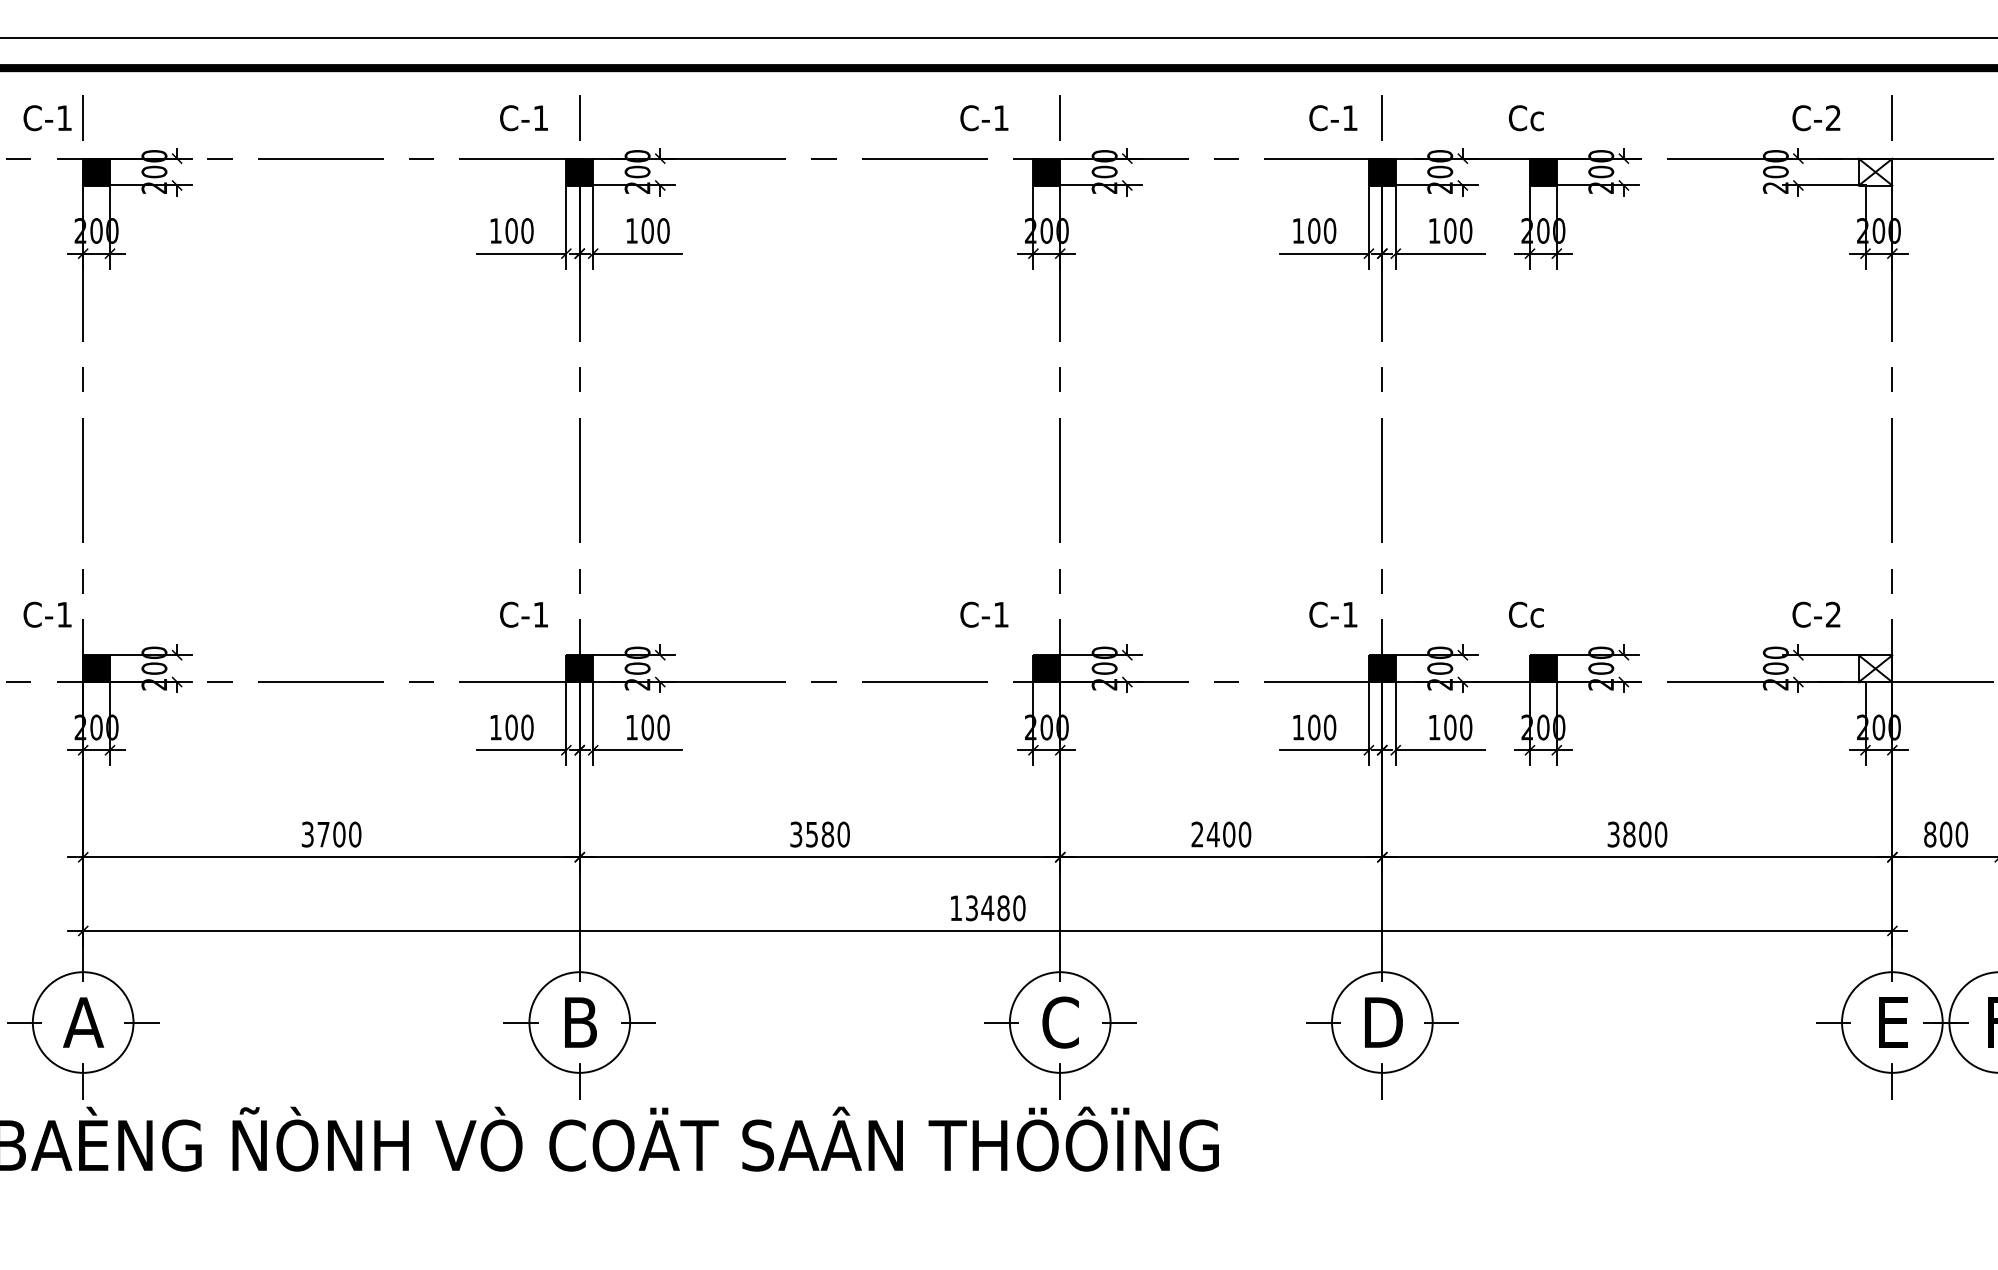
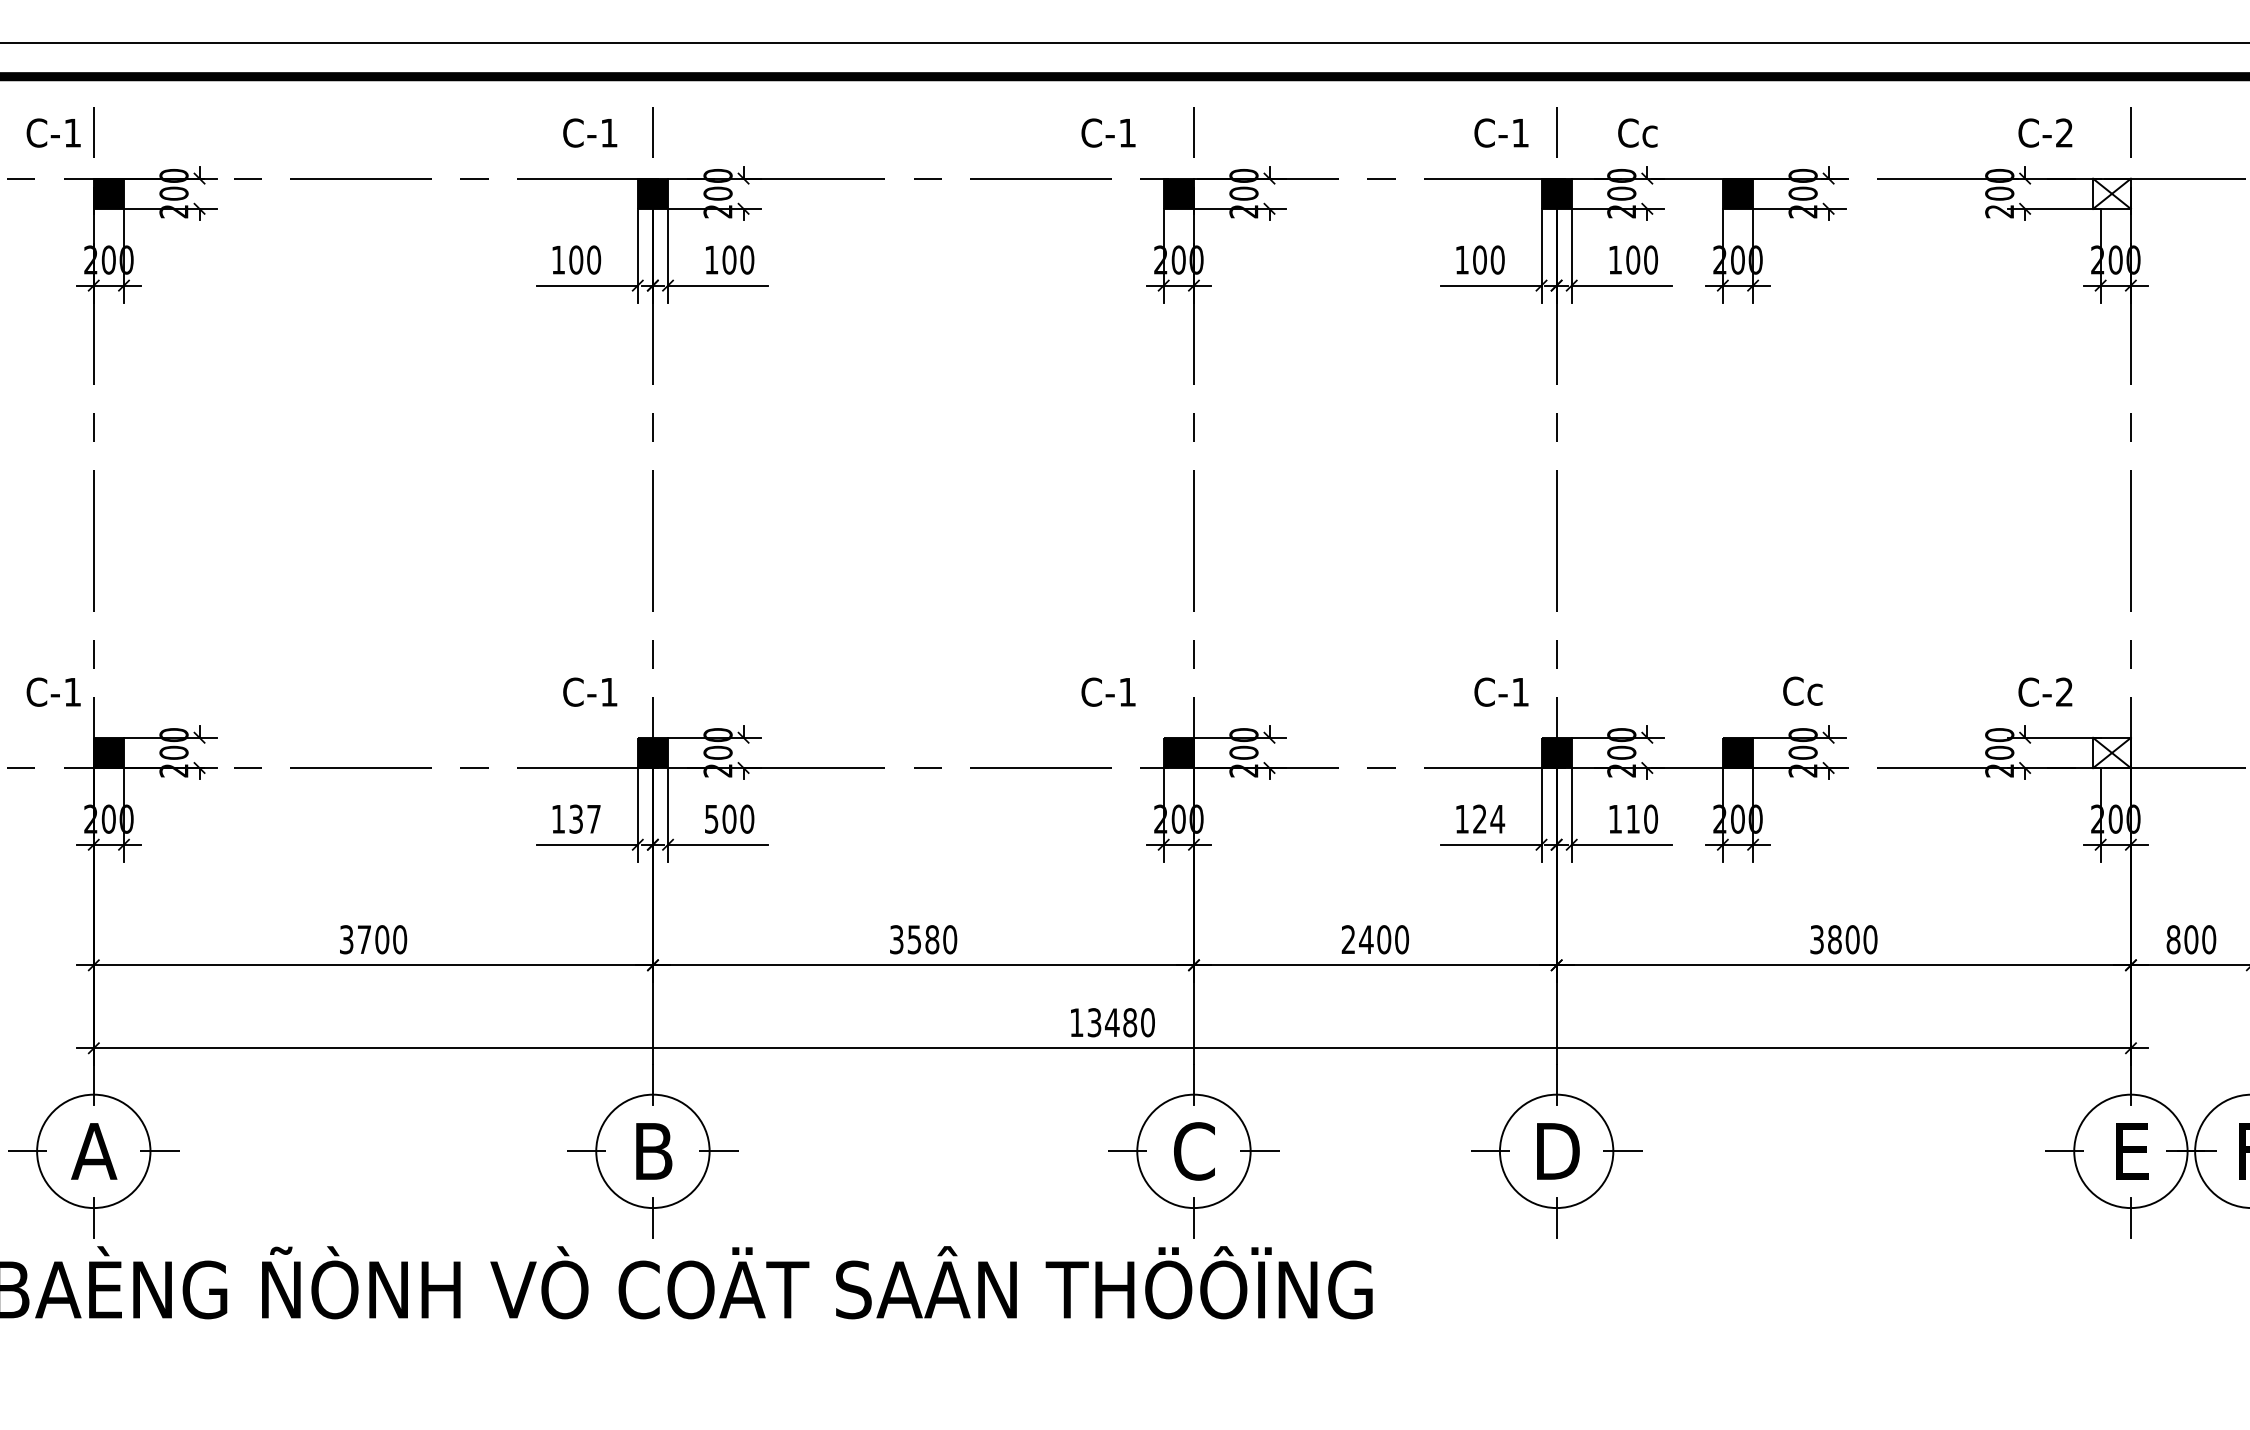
text: (1526, 117) -> (1637, 132), moved
text: (1526, 614) -> (1802, 690), moved
text: (519, 726) -> (585, 818), 100 -> 137
text: (1322, 726) -> (1489, 818), 100 -> 124
text: (1450, 726) -> (1633, 818), 100 -> 110
text: (631, 727) -> (711, 819), 100 -> 500

